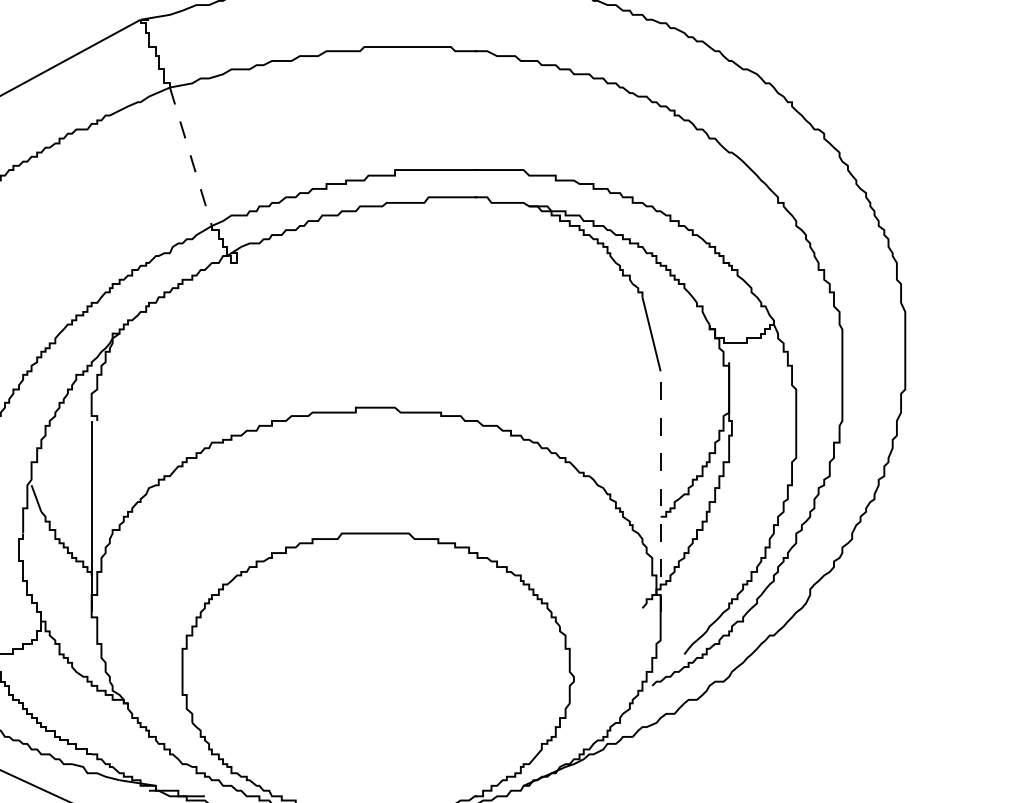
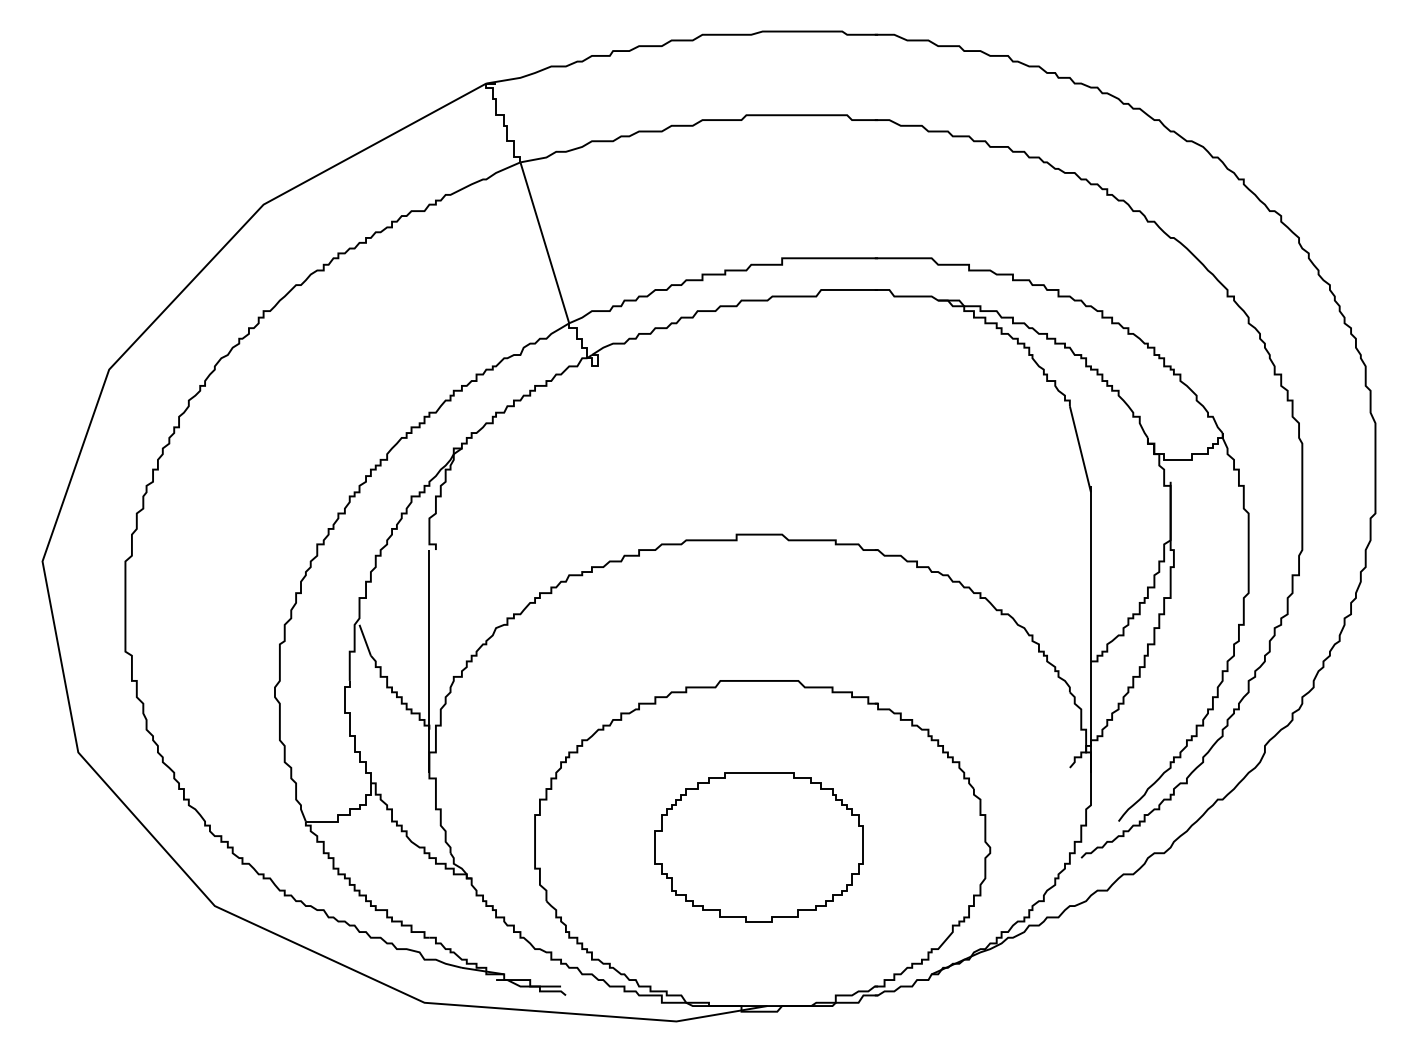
line: (190, 157) -> (544, 243), dashed -> solid
line: (661, 488) -> (1091, 628), dashed -> solid
part: (374, 676) -> (758, 847), added

